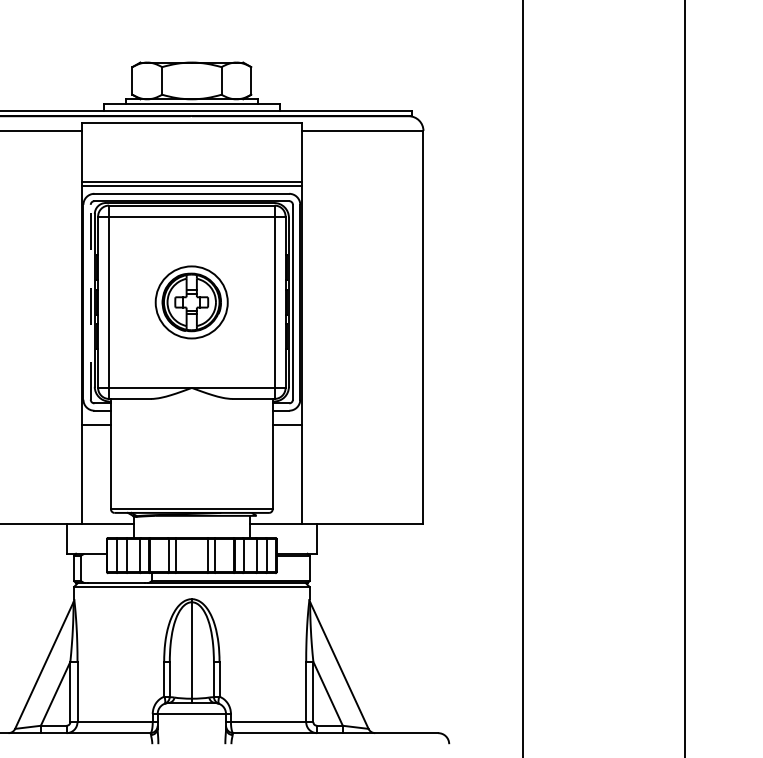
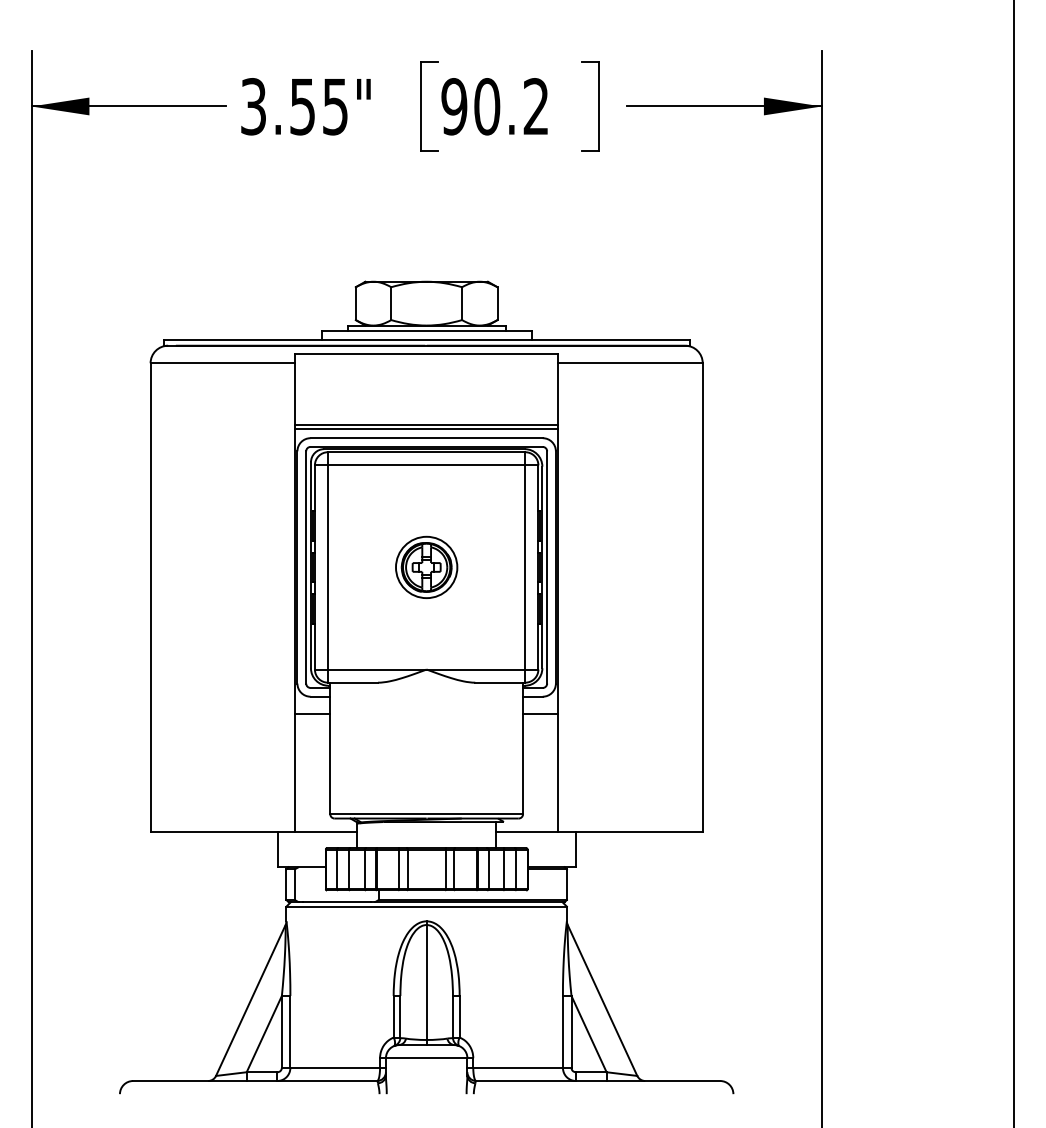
line: (91, 301) -> (306, 566), dashed -> solid
part: (191, 301) -> (426, 566), size x0.71

